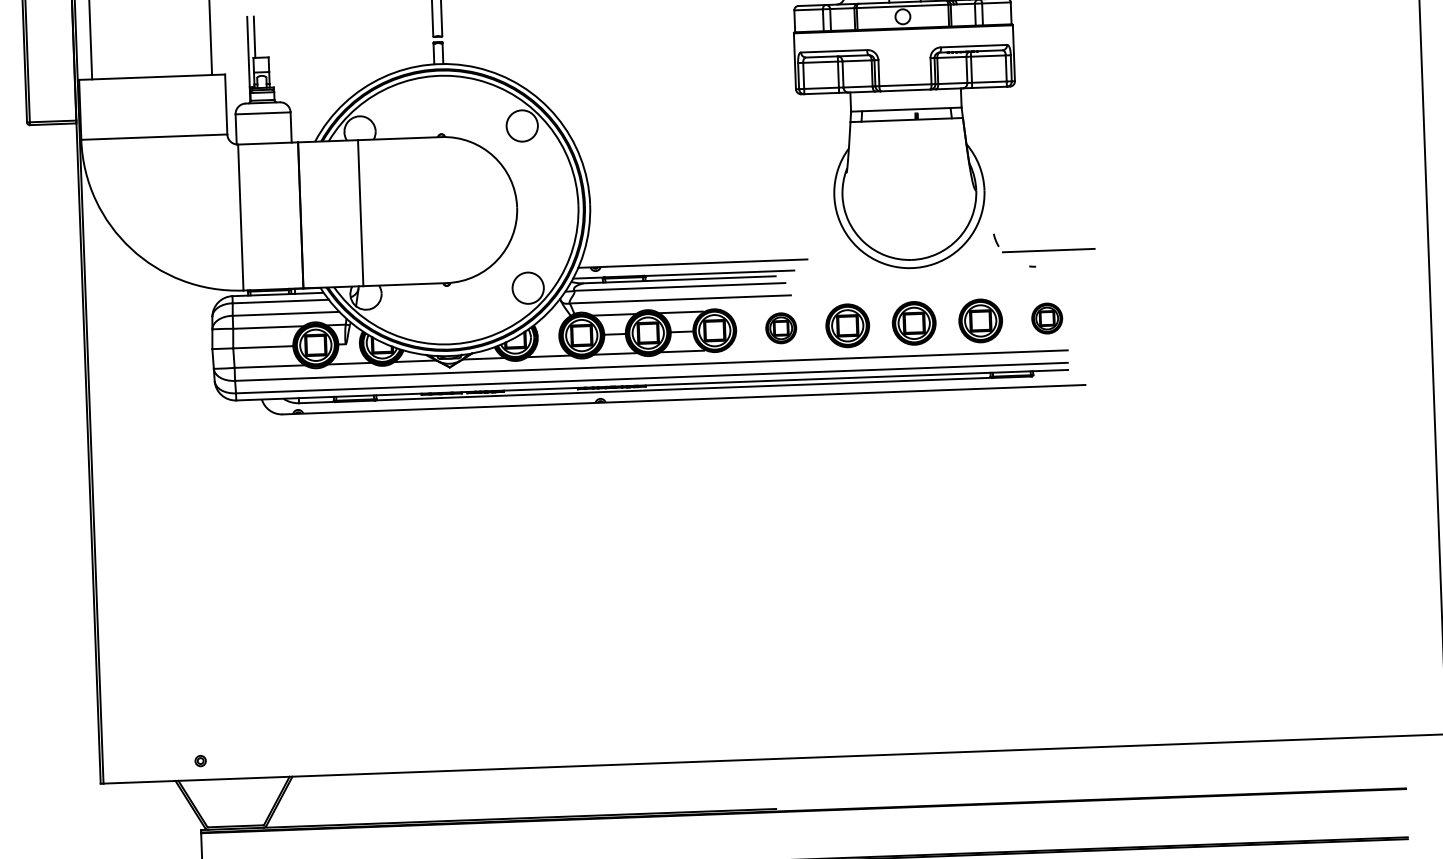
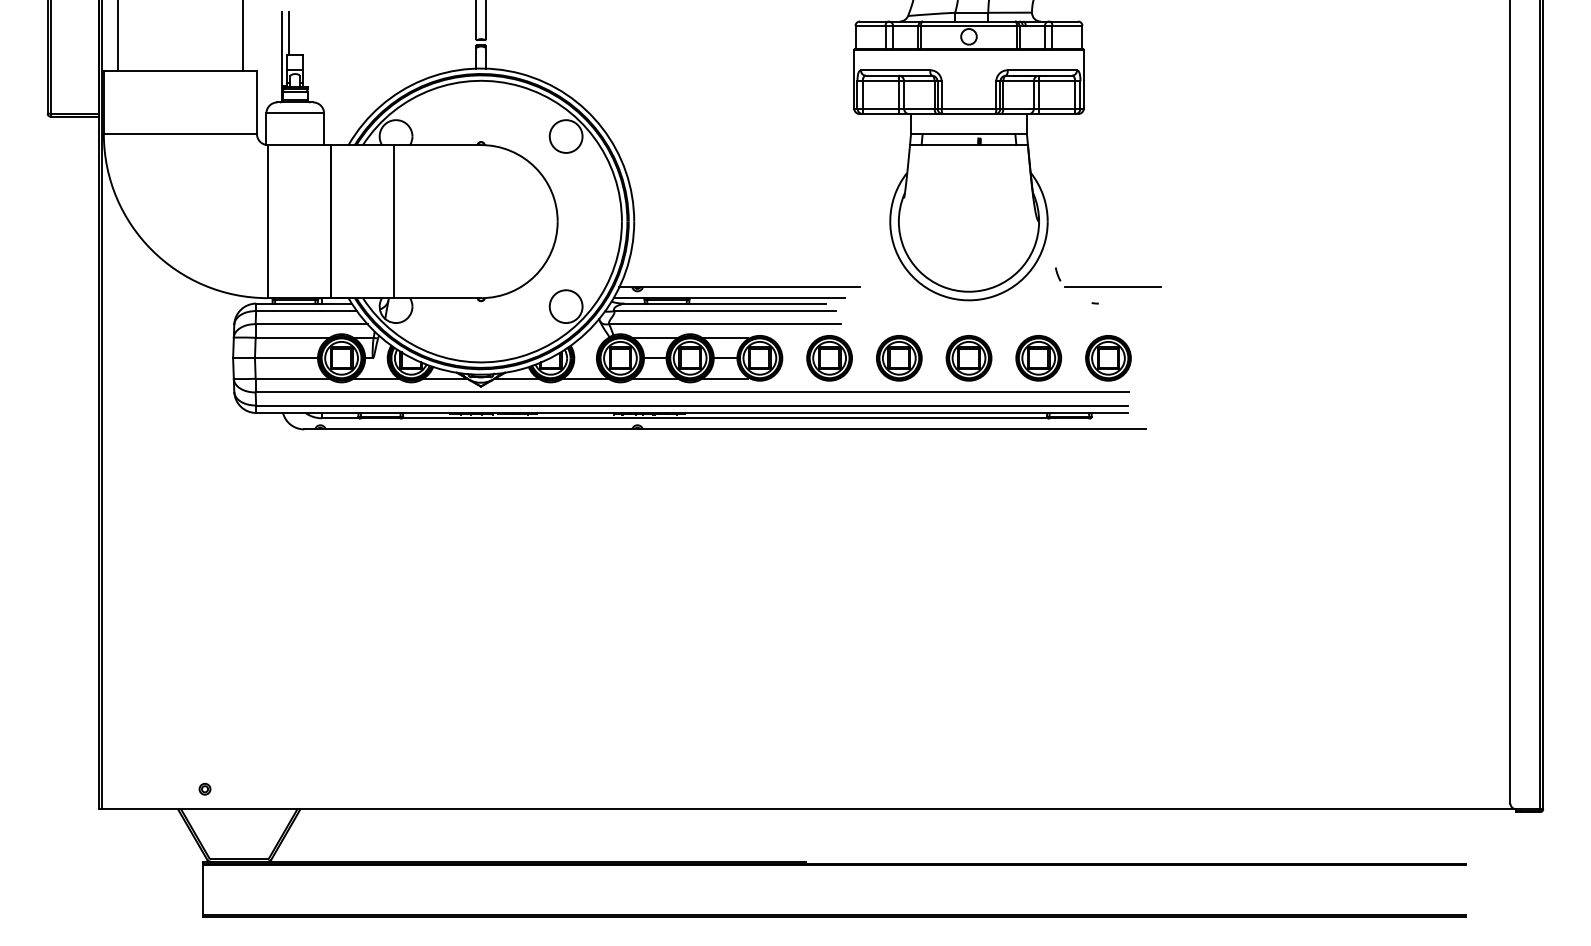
part: (1047, 318) -> (1108, 358), size x1.43
part: (781, 328) -> (829, 358), size x1.43

